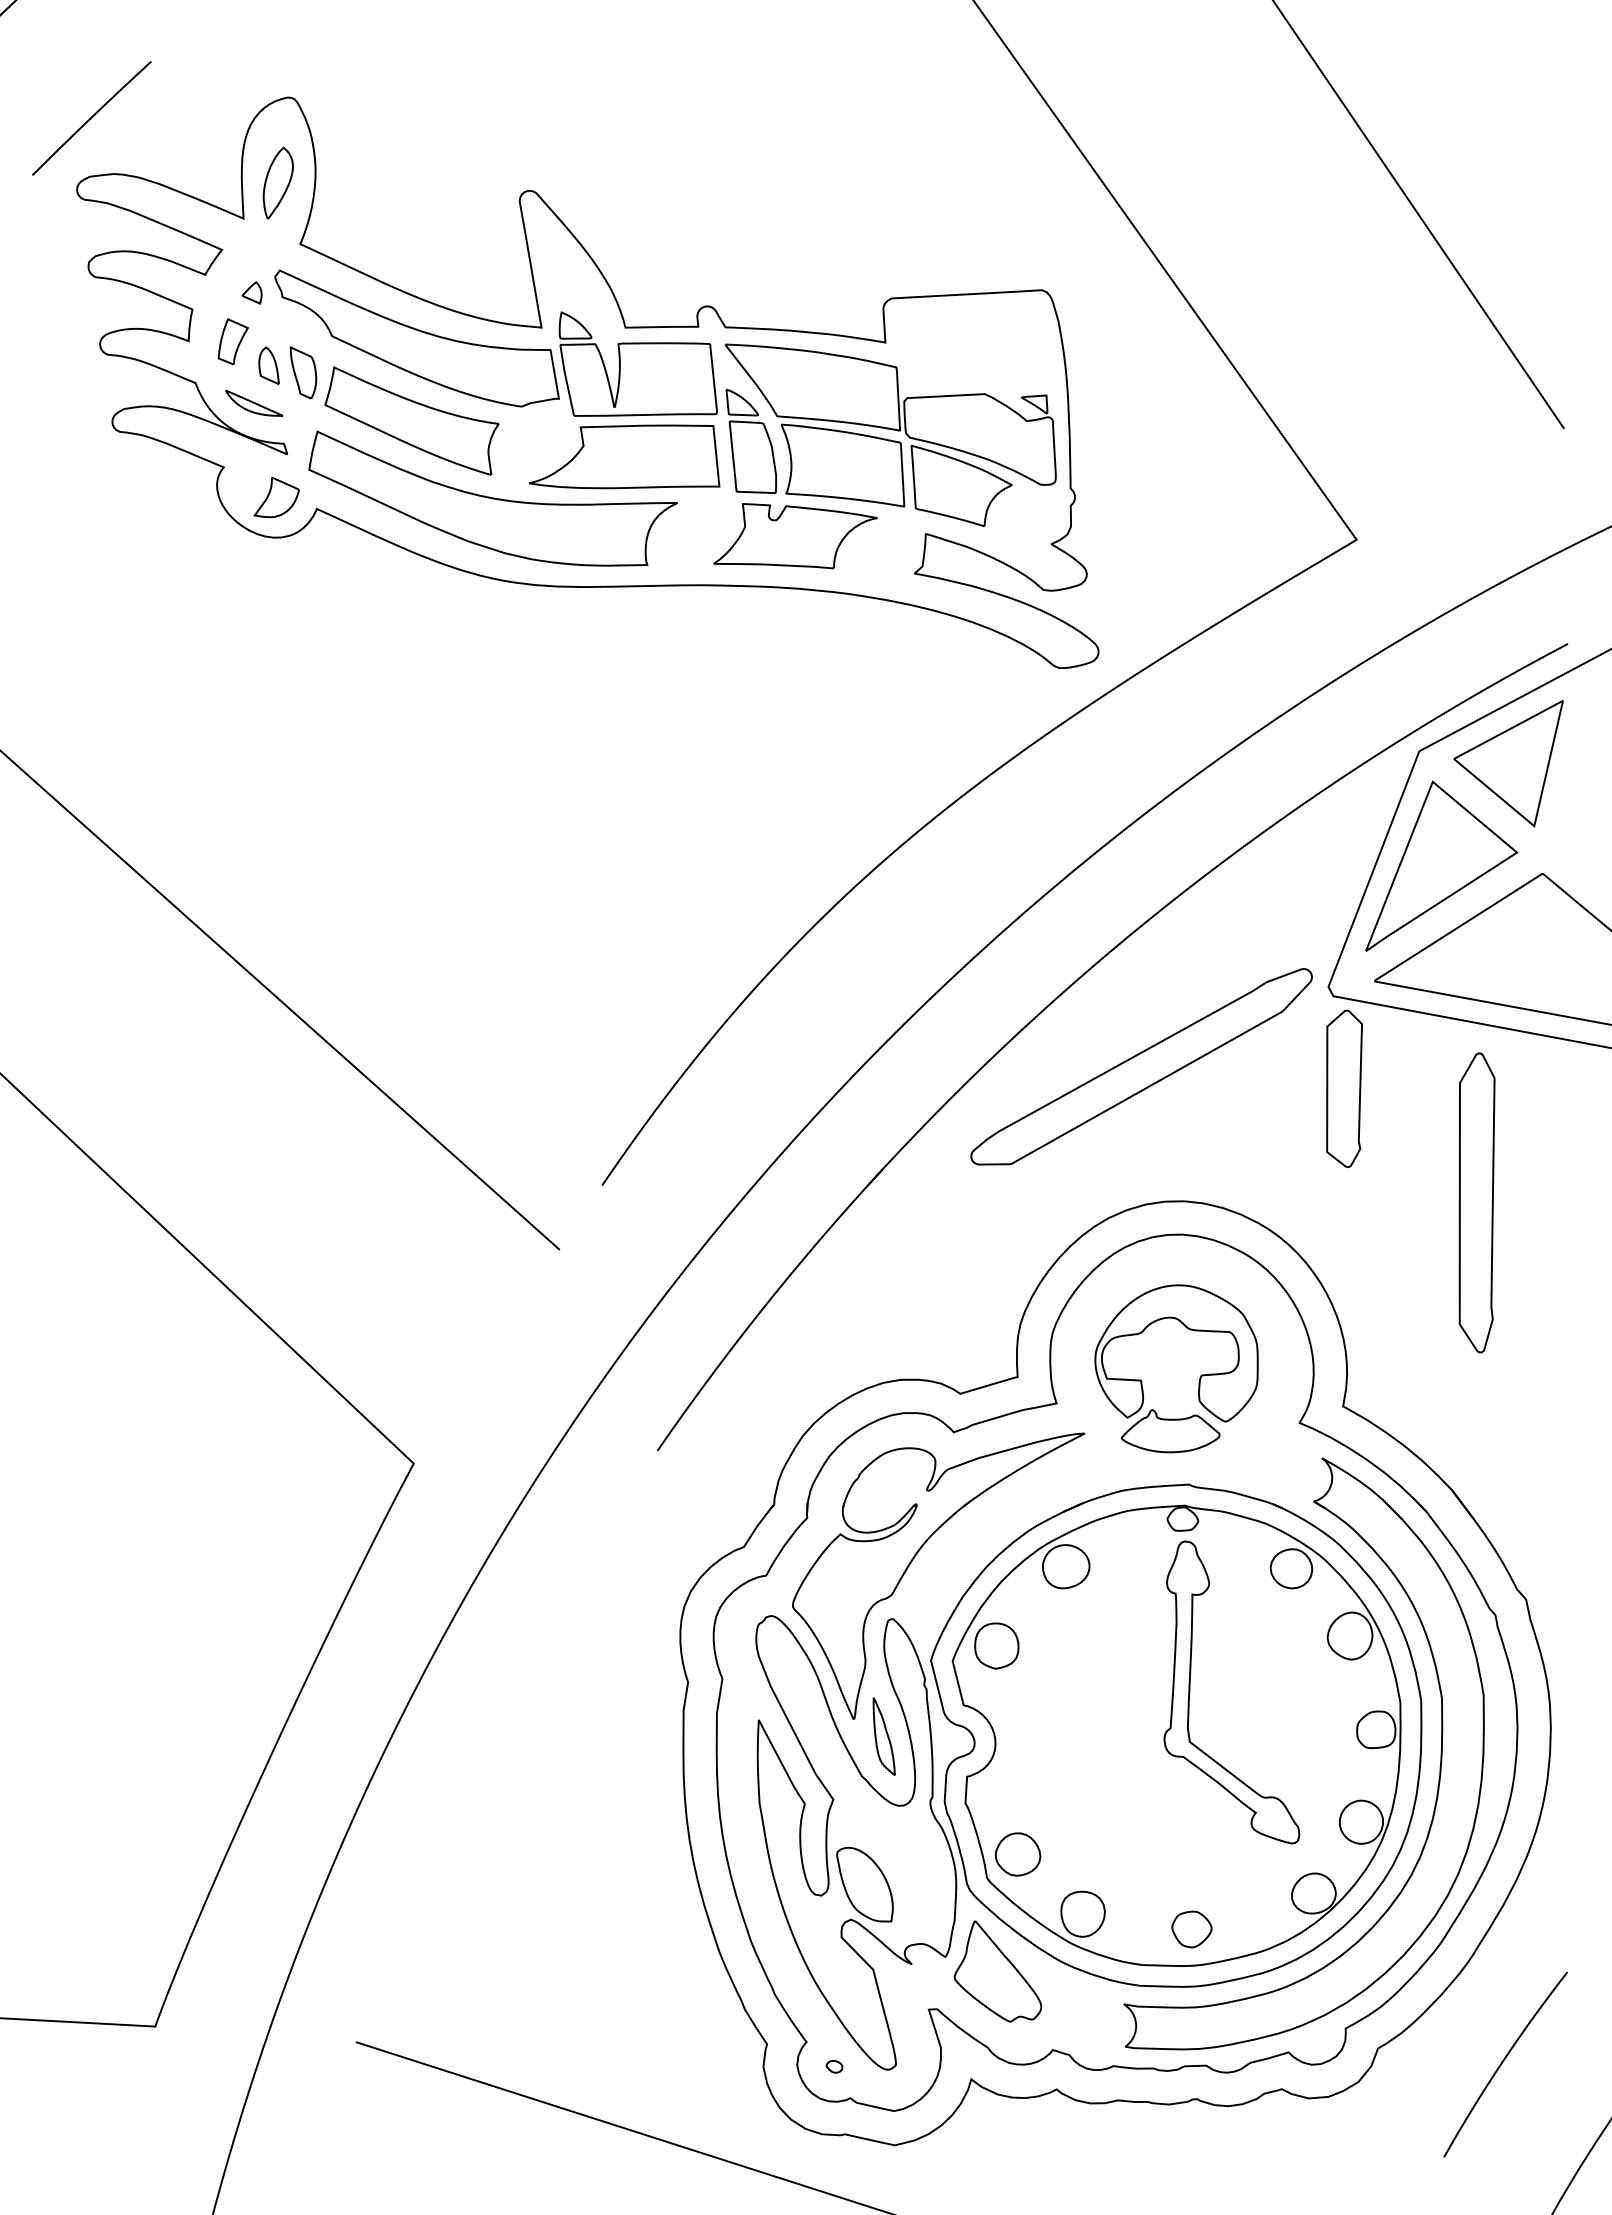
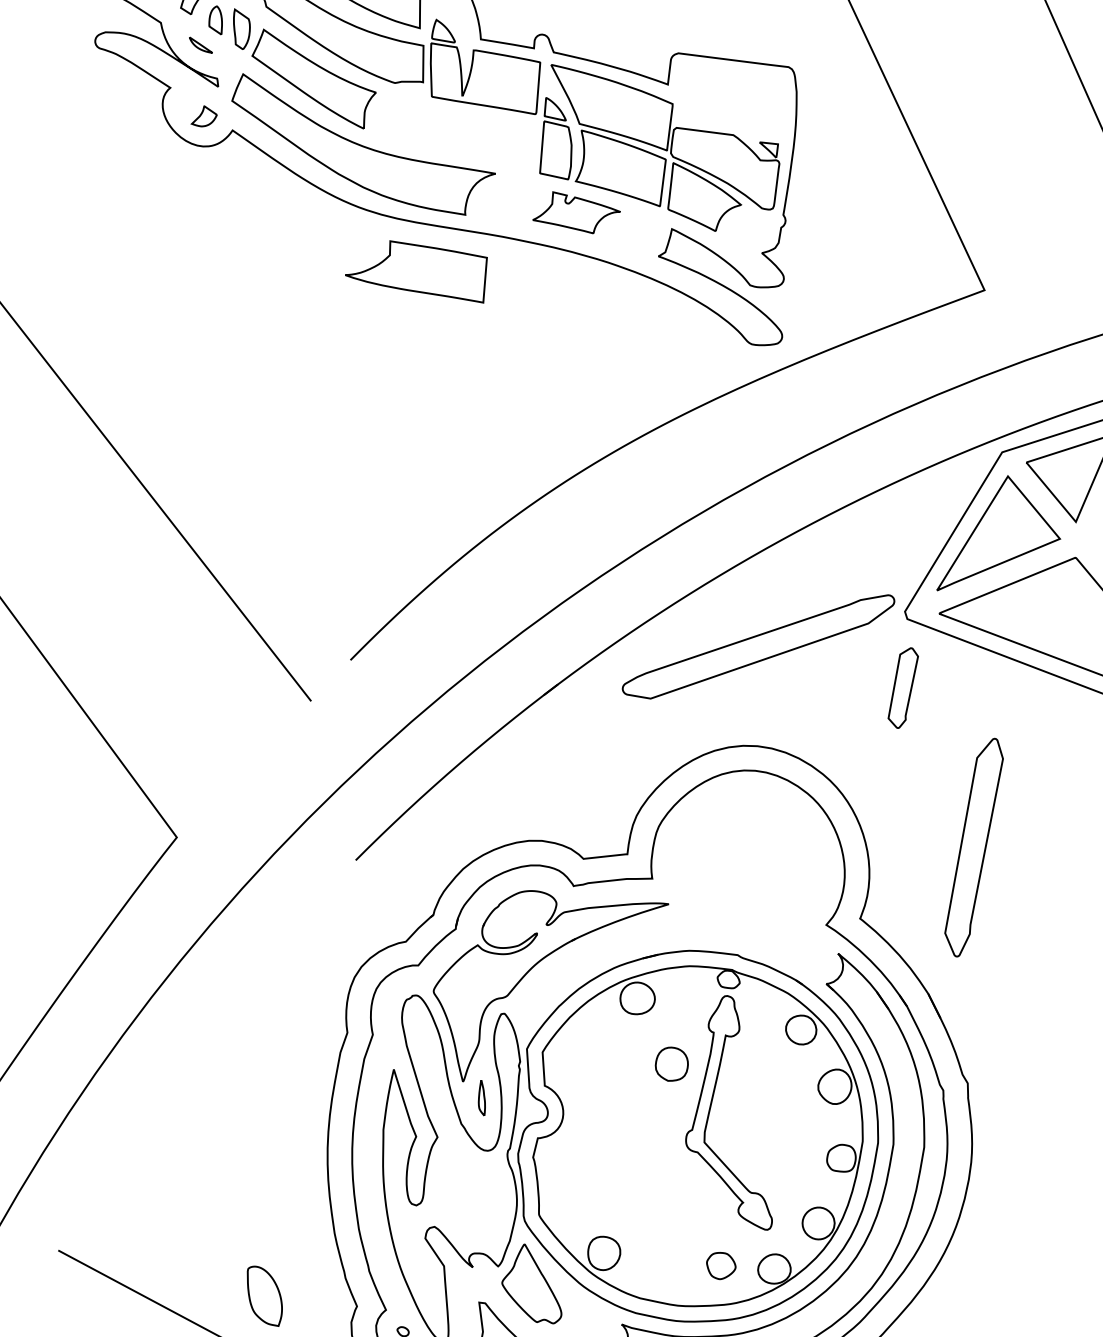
part: (254, 402) -> (201, 44), size x0.6
part: (624, 456) -> (418, 268), moved
part: (276, 497) -> (204, 116), size x0.7
part: (795, 536) -> (576, 213), size x0.7
part: (1344, 1088) -> (903, 687), size x0.7
part: (1476, 1202) -> (973, 846), moved
part: (1199, 1377) -> (759, 878), removed
part: (996, 1645) -> (671, 1064), moved
part: (883, 1736) -> (482, 1097), size x0.6
part: (1018, 1854) -> (564, 1201), removed
part: (864, 1884) -> (263, 1295), moved
part: (1191, 1929) -> (720, 1265), moved

